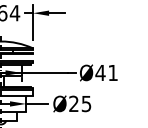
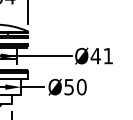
text: (80, 103) -> (75, 86), Ø25 -> Ø50

